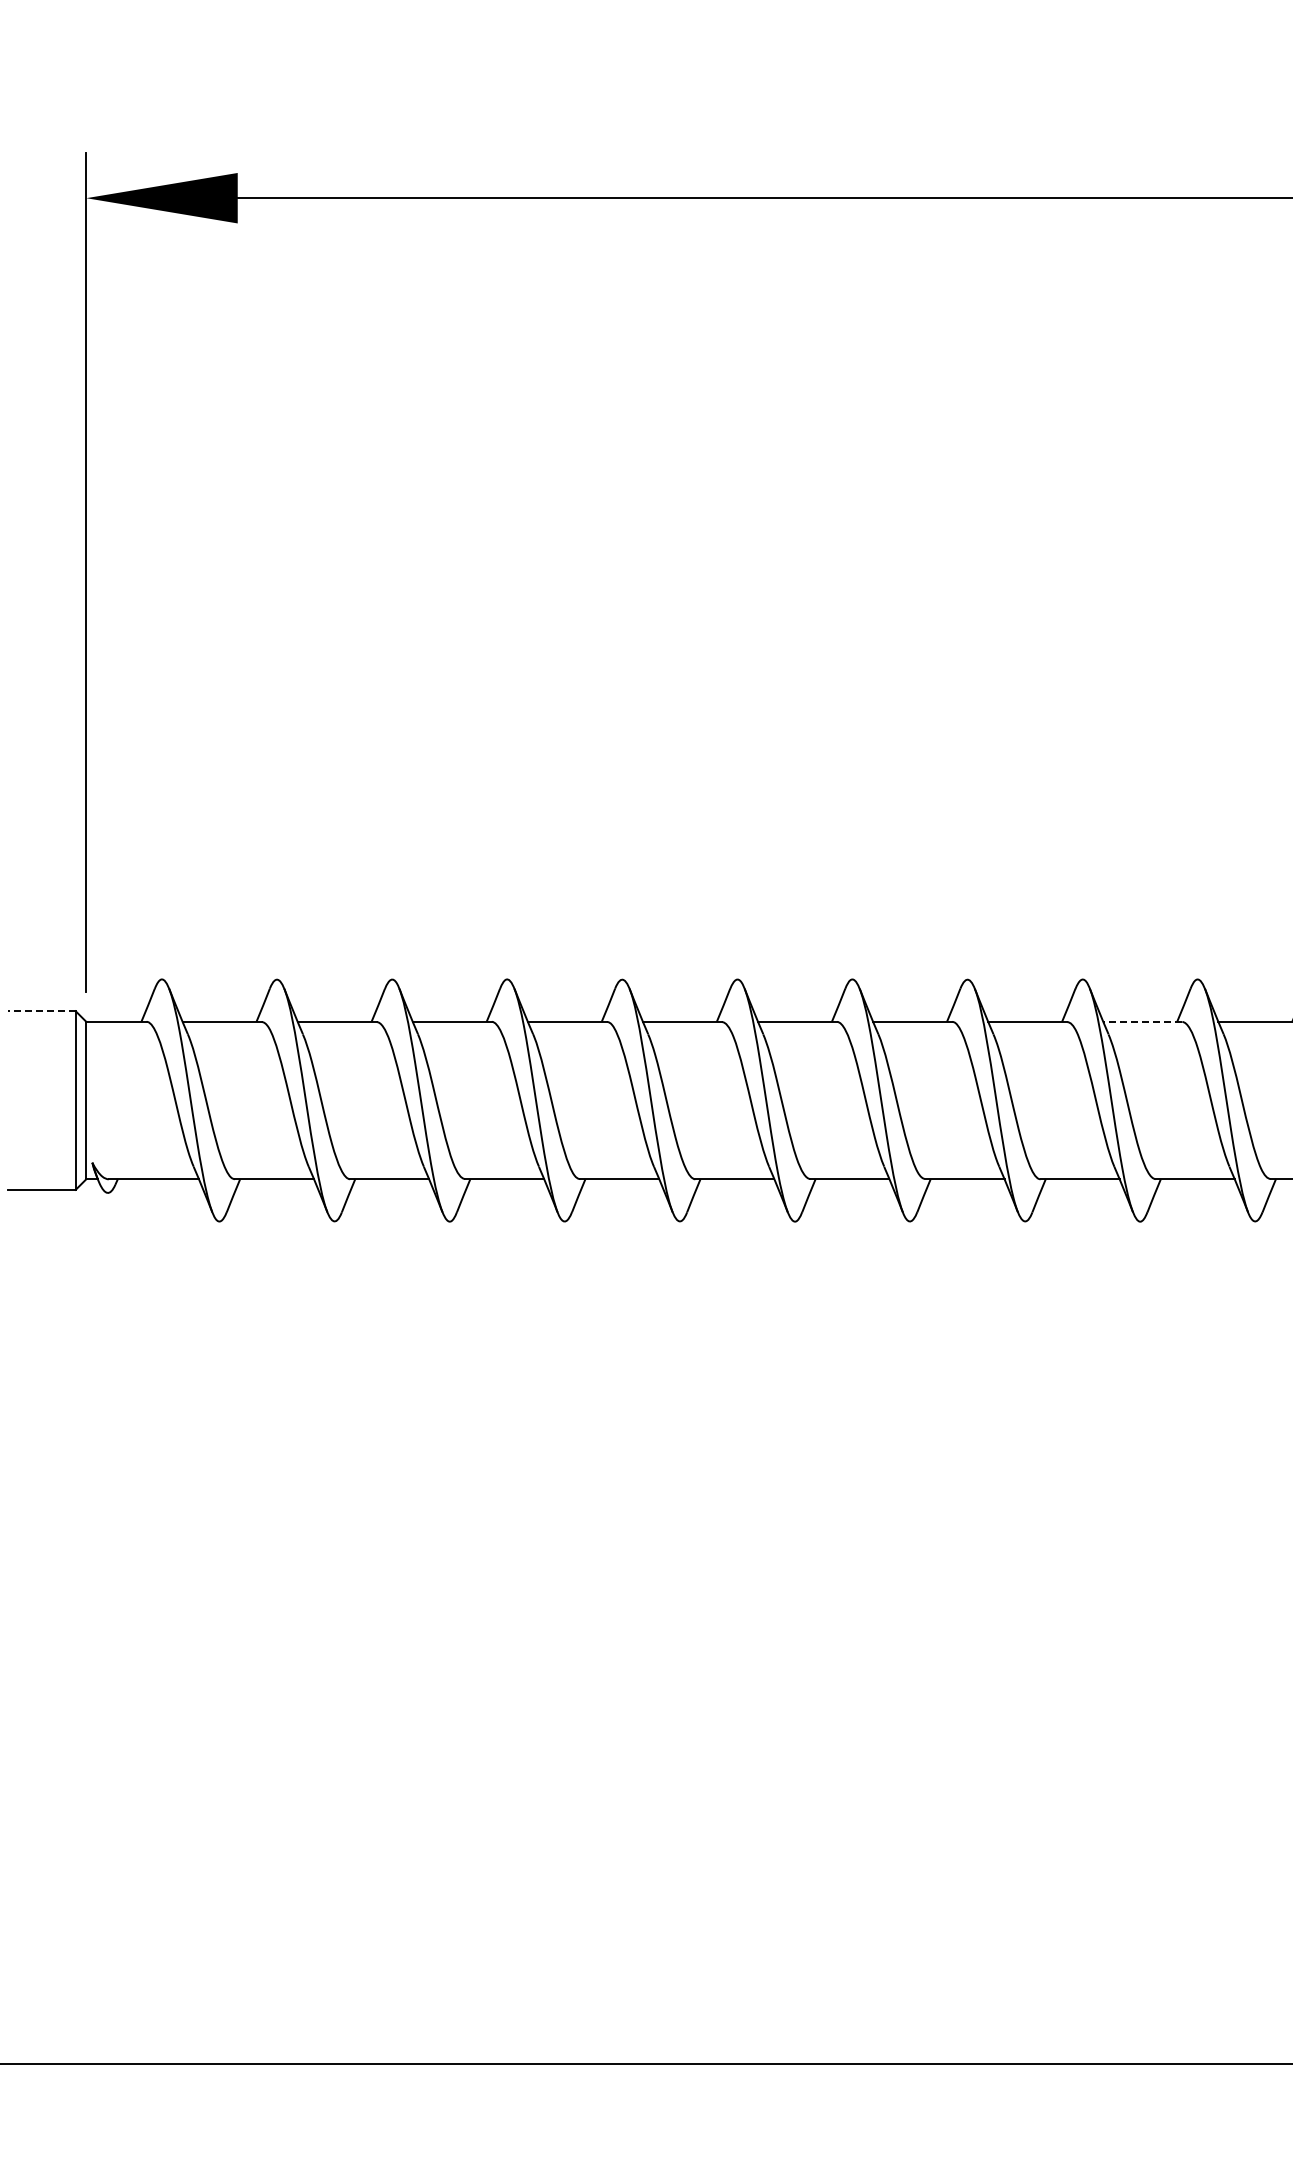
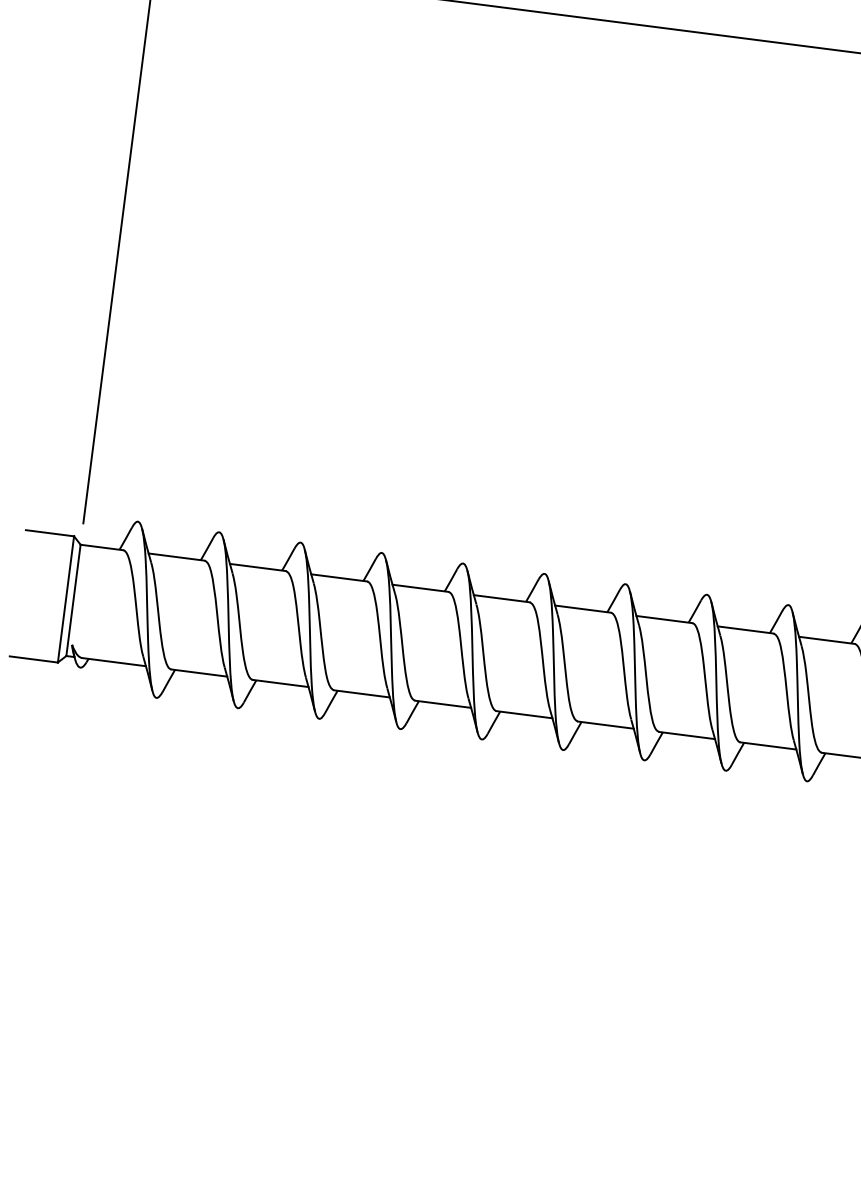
line: (41, 1011) -> (49, 533), dashed -> solid
line: (1142, 1021) -> (826, 640), dashed -> solid

